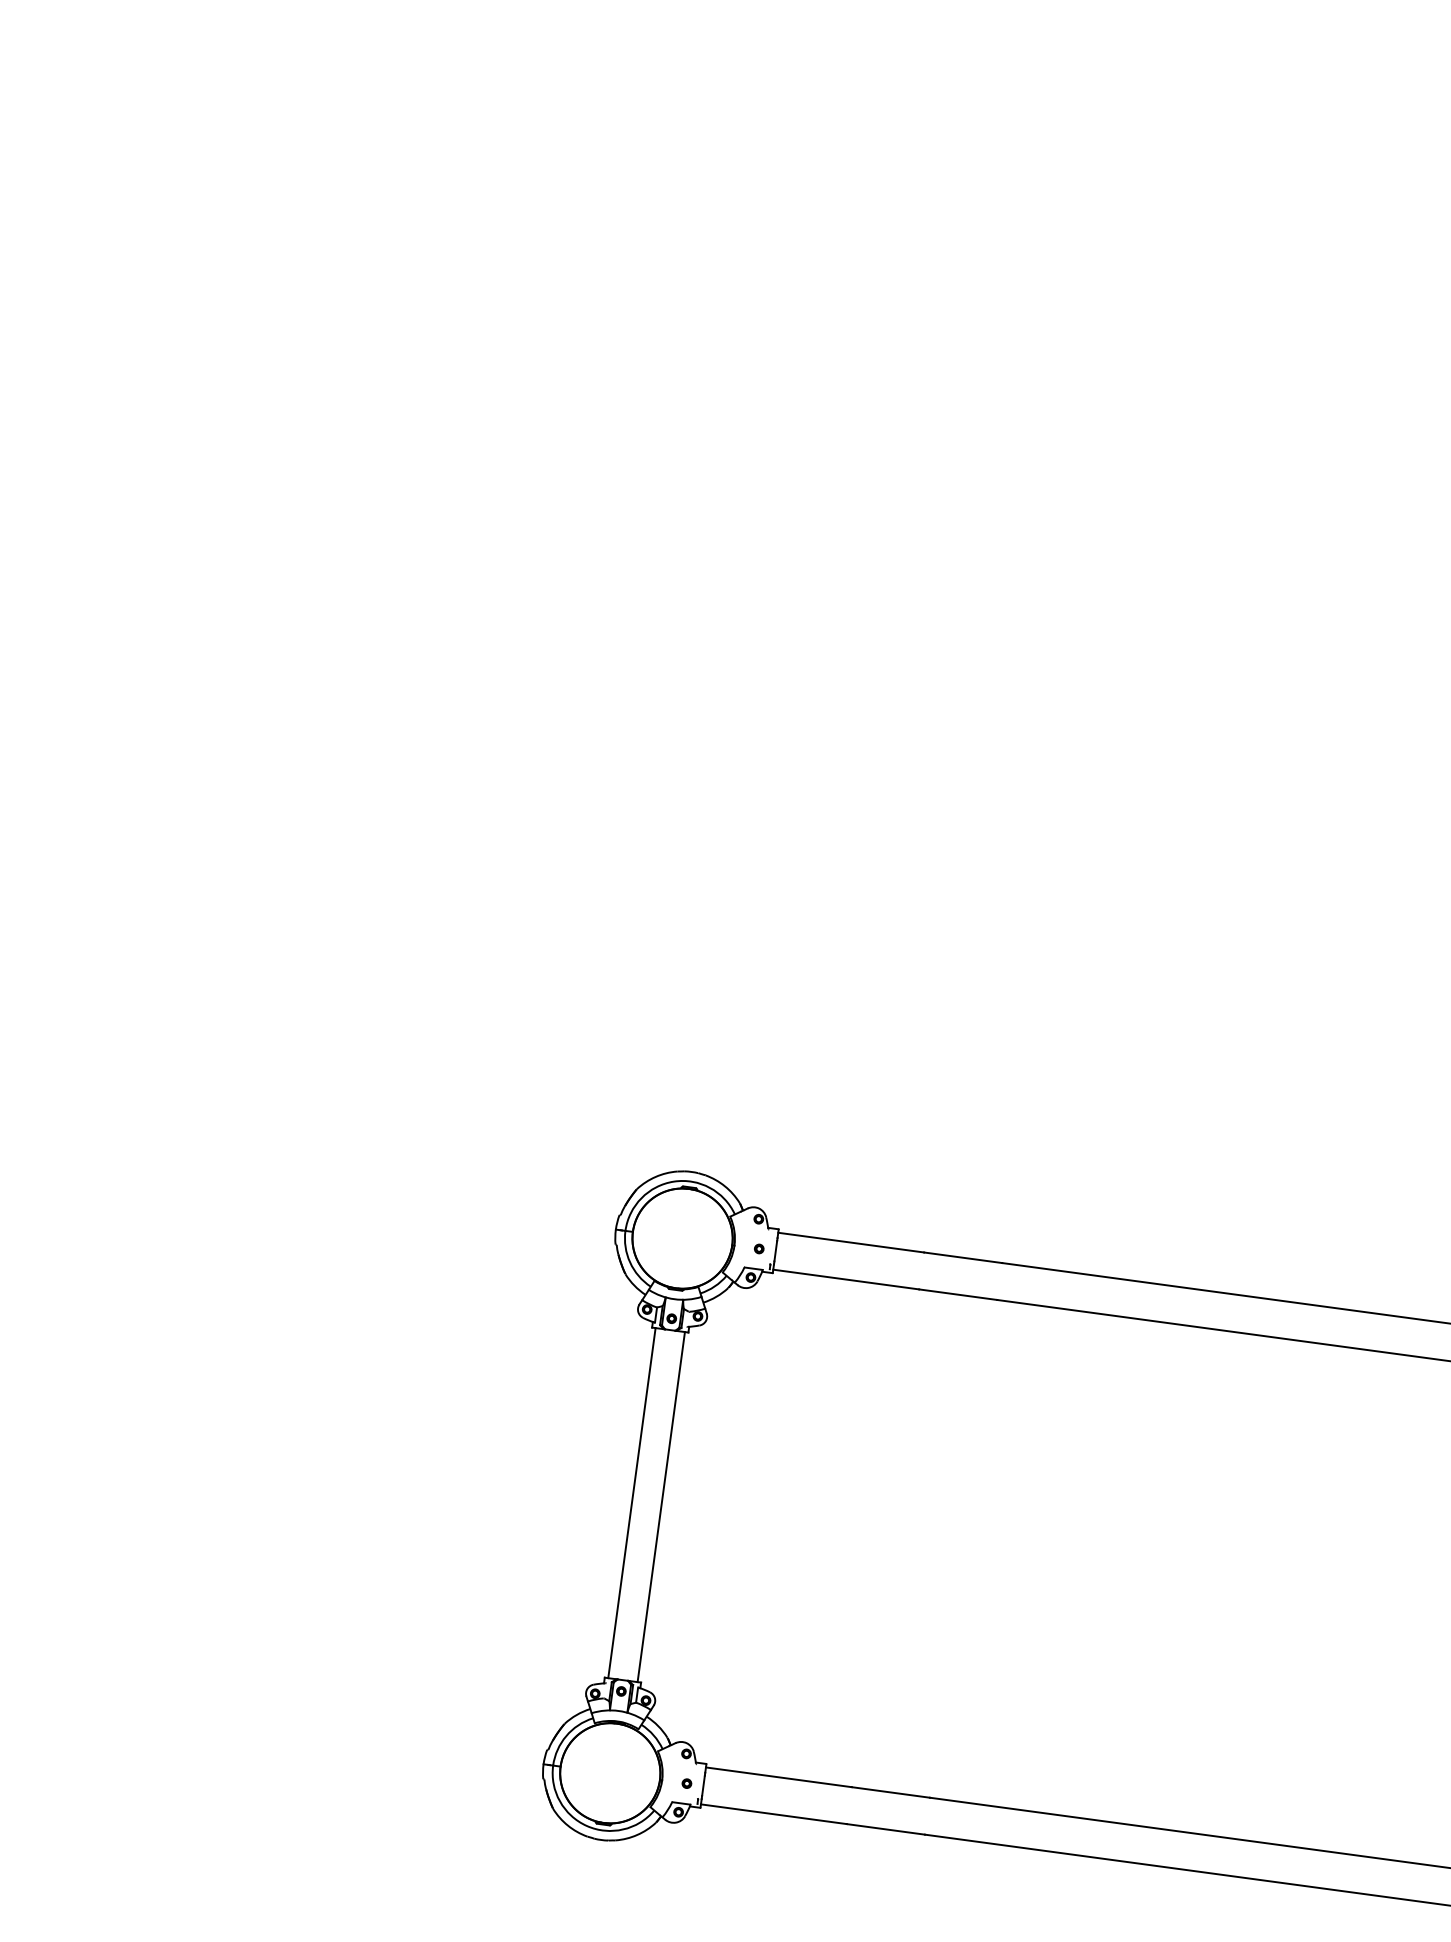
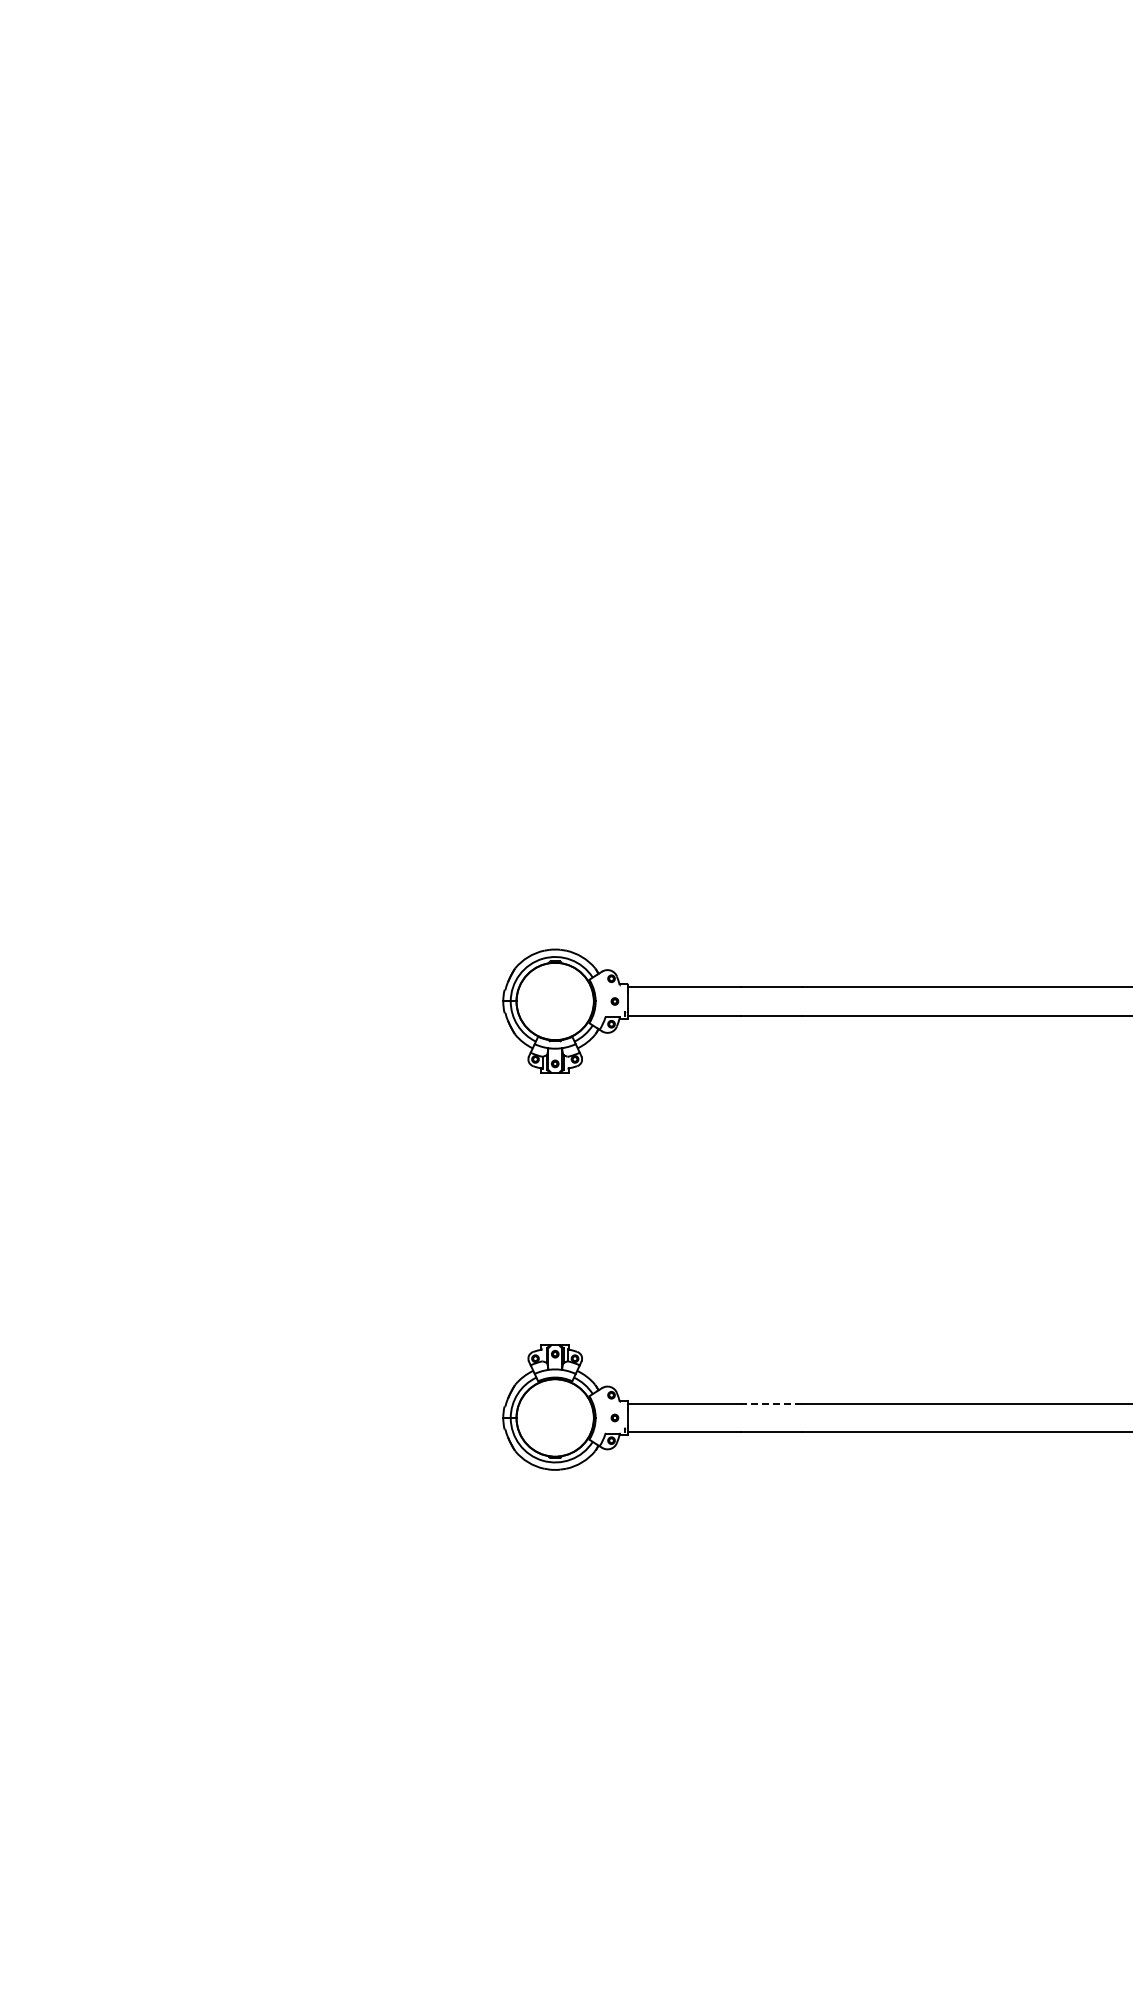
line: (631, 1502) -> (543, 1208), removed
line: (661, 1506) -> (566, 1208), removed
line: (890, 1792) -> (771, 1403), solid -> dashed

